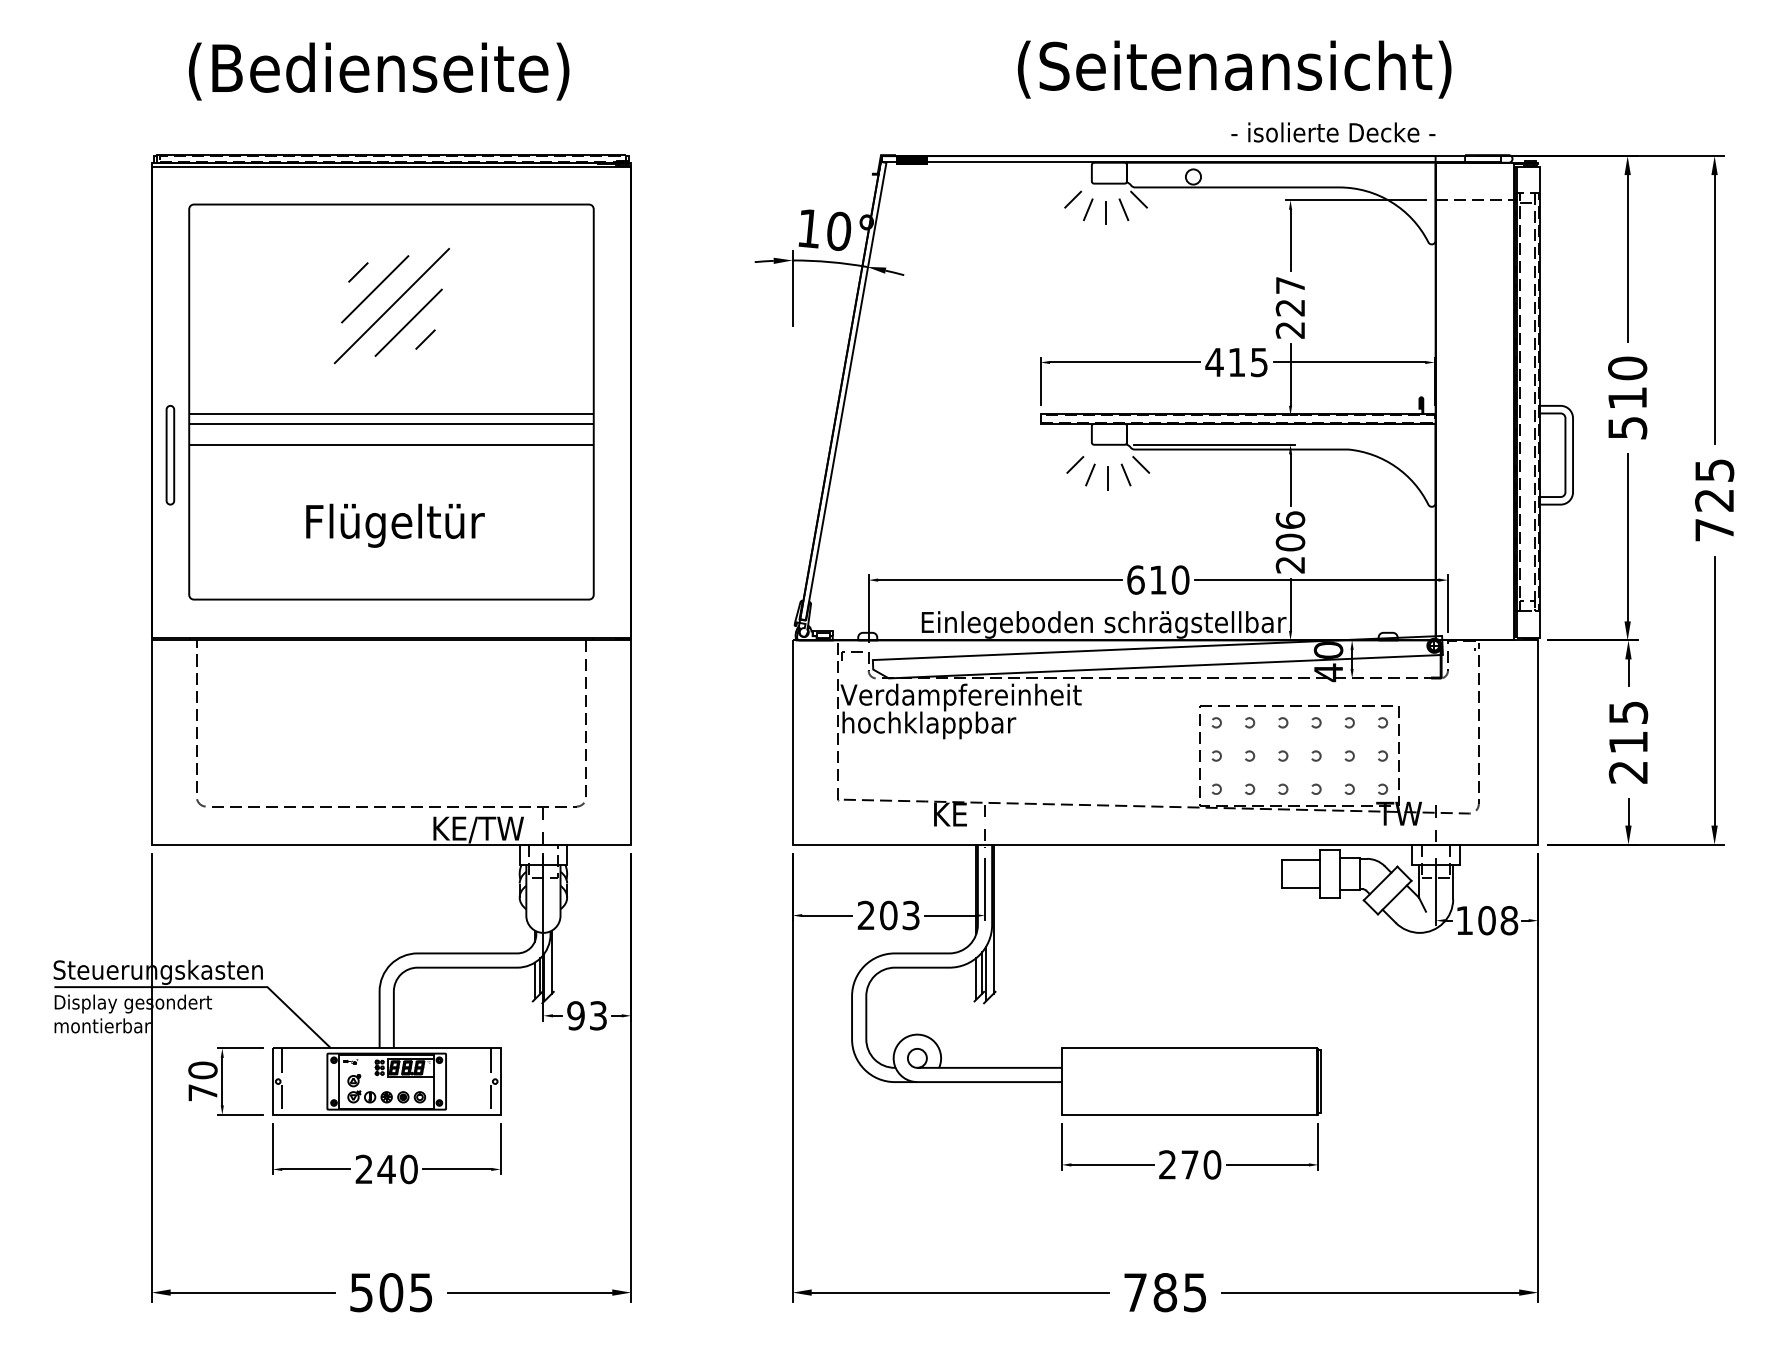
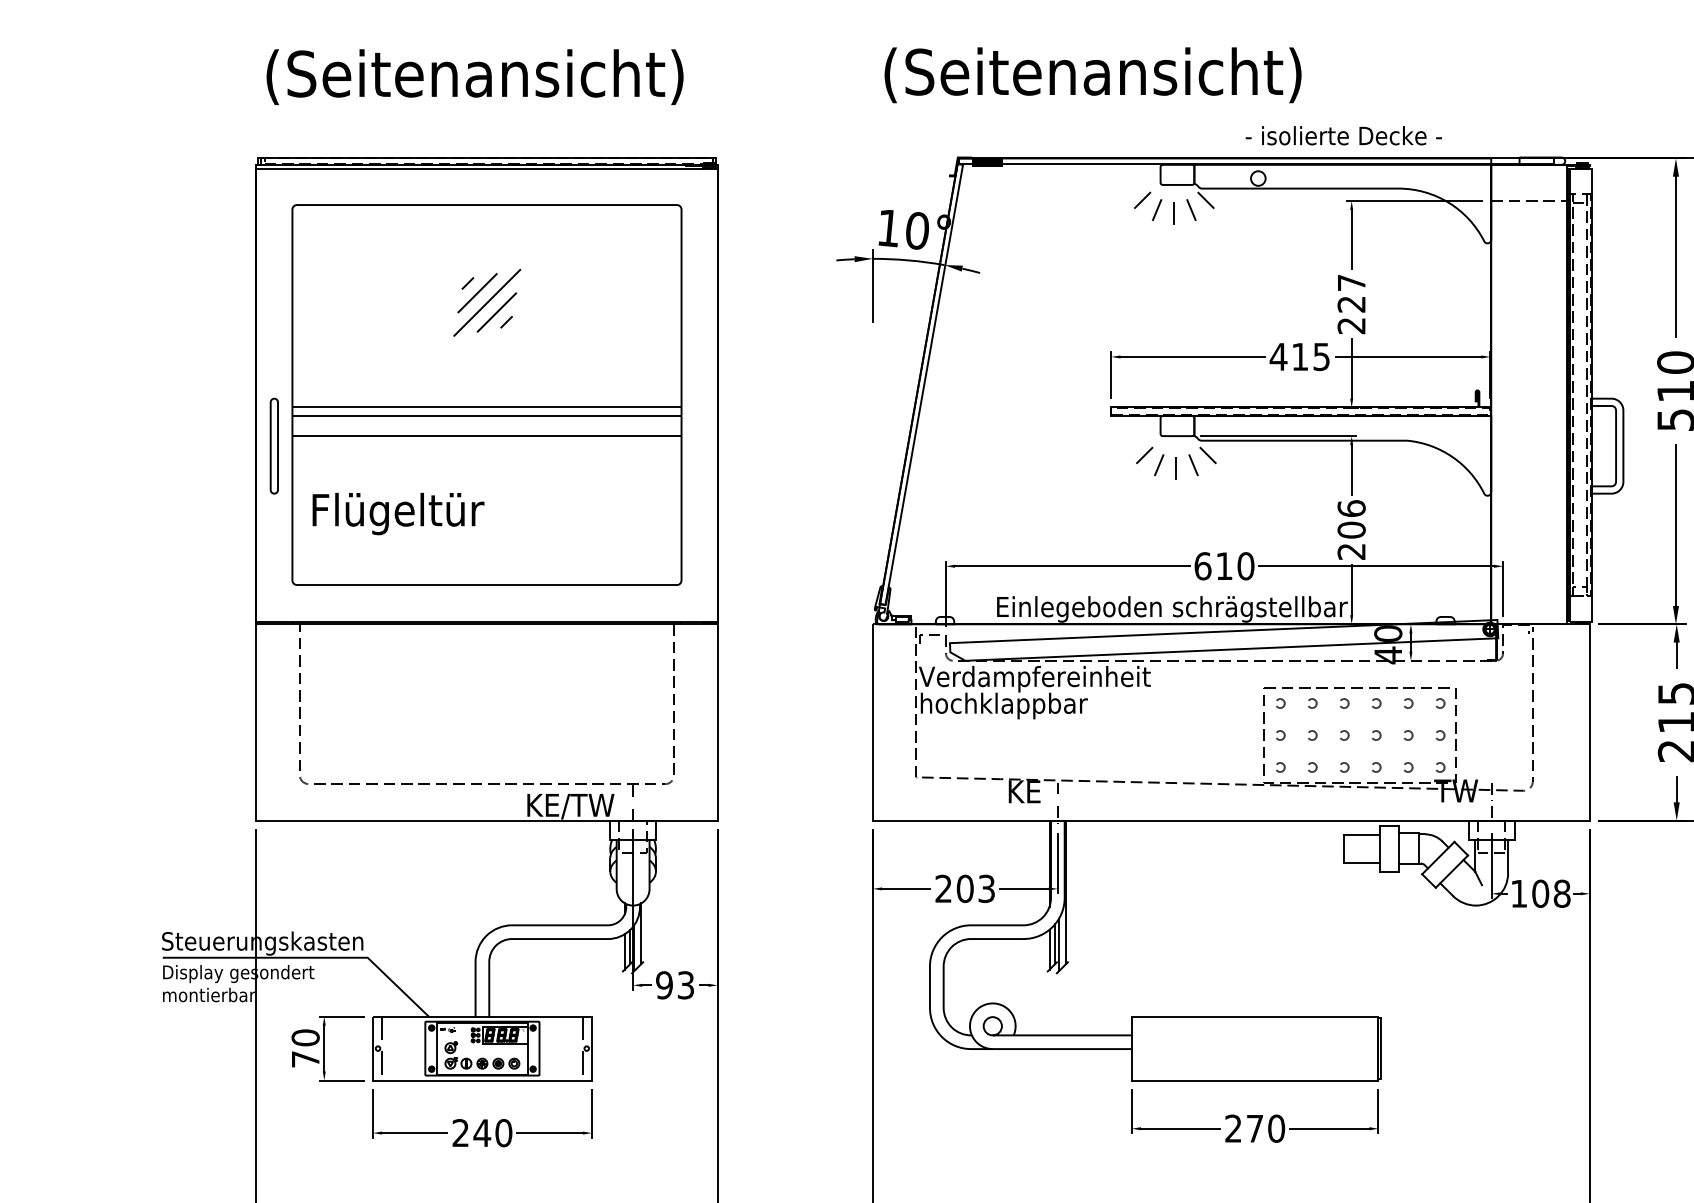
text: (1234, 69) -> (1092, 75), moved
text: (378, 71) -> (474, 77), (Bedienseite) -> (Seitenansicht)
text: (1333, 132) -> (1343, 135), moved
part: (391, 306) -> (486, 303), size x0.6
text: (395, 525) -> (398, 513), moved

